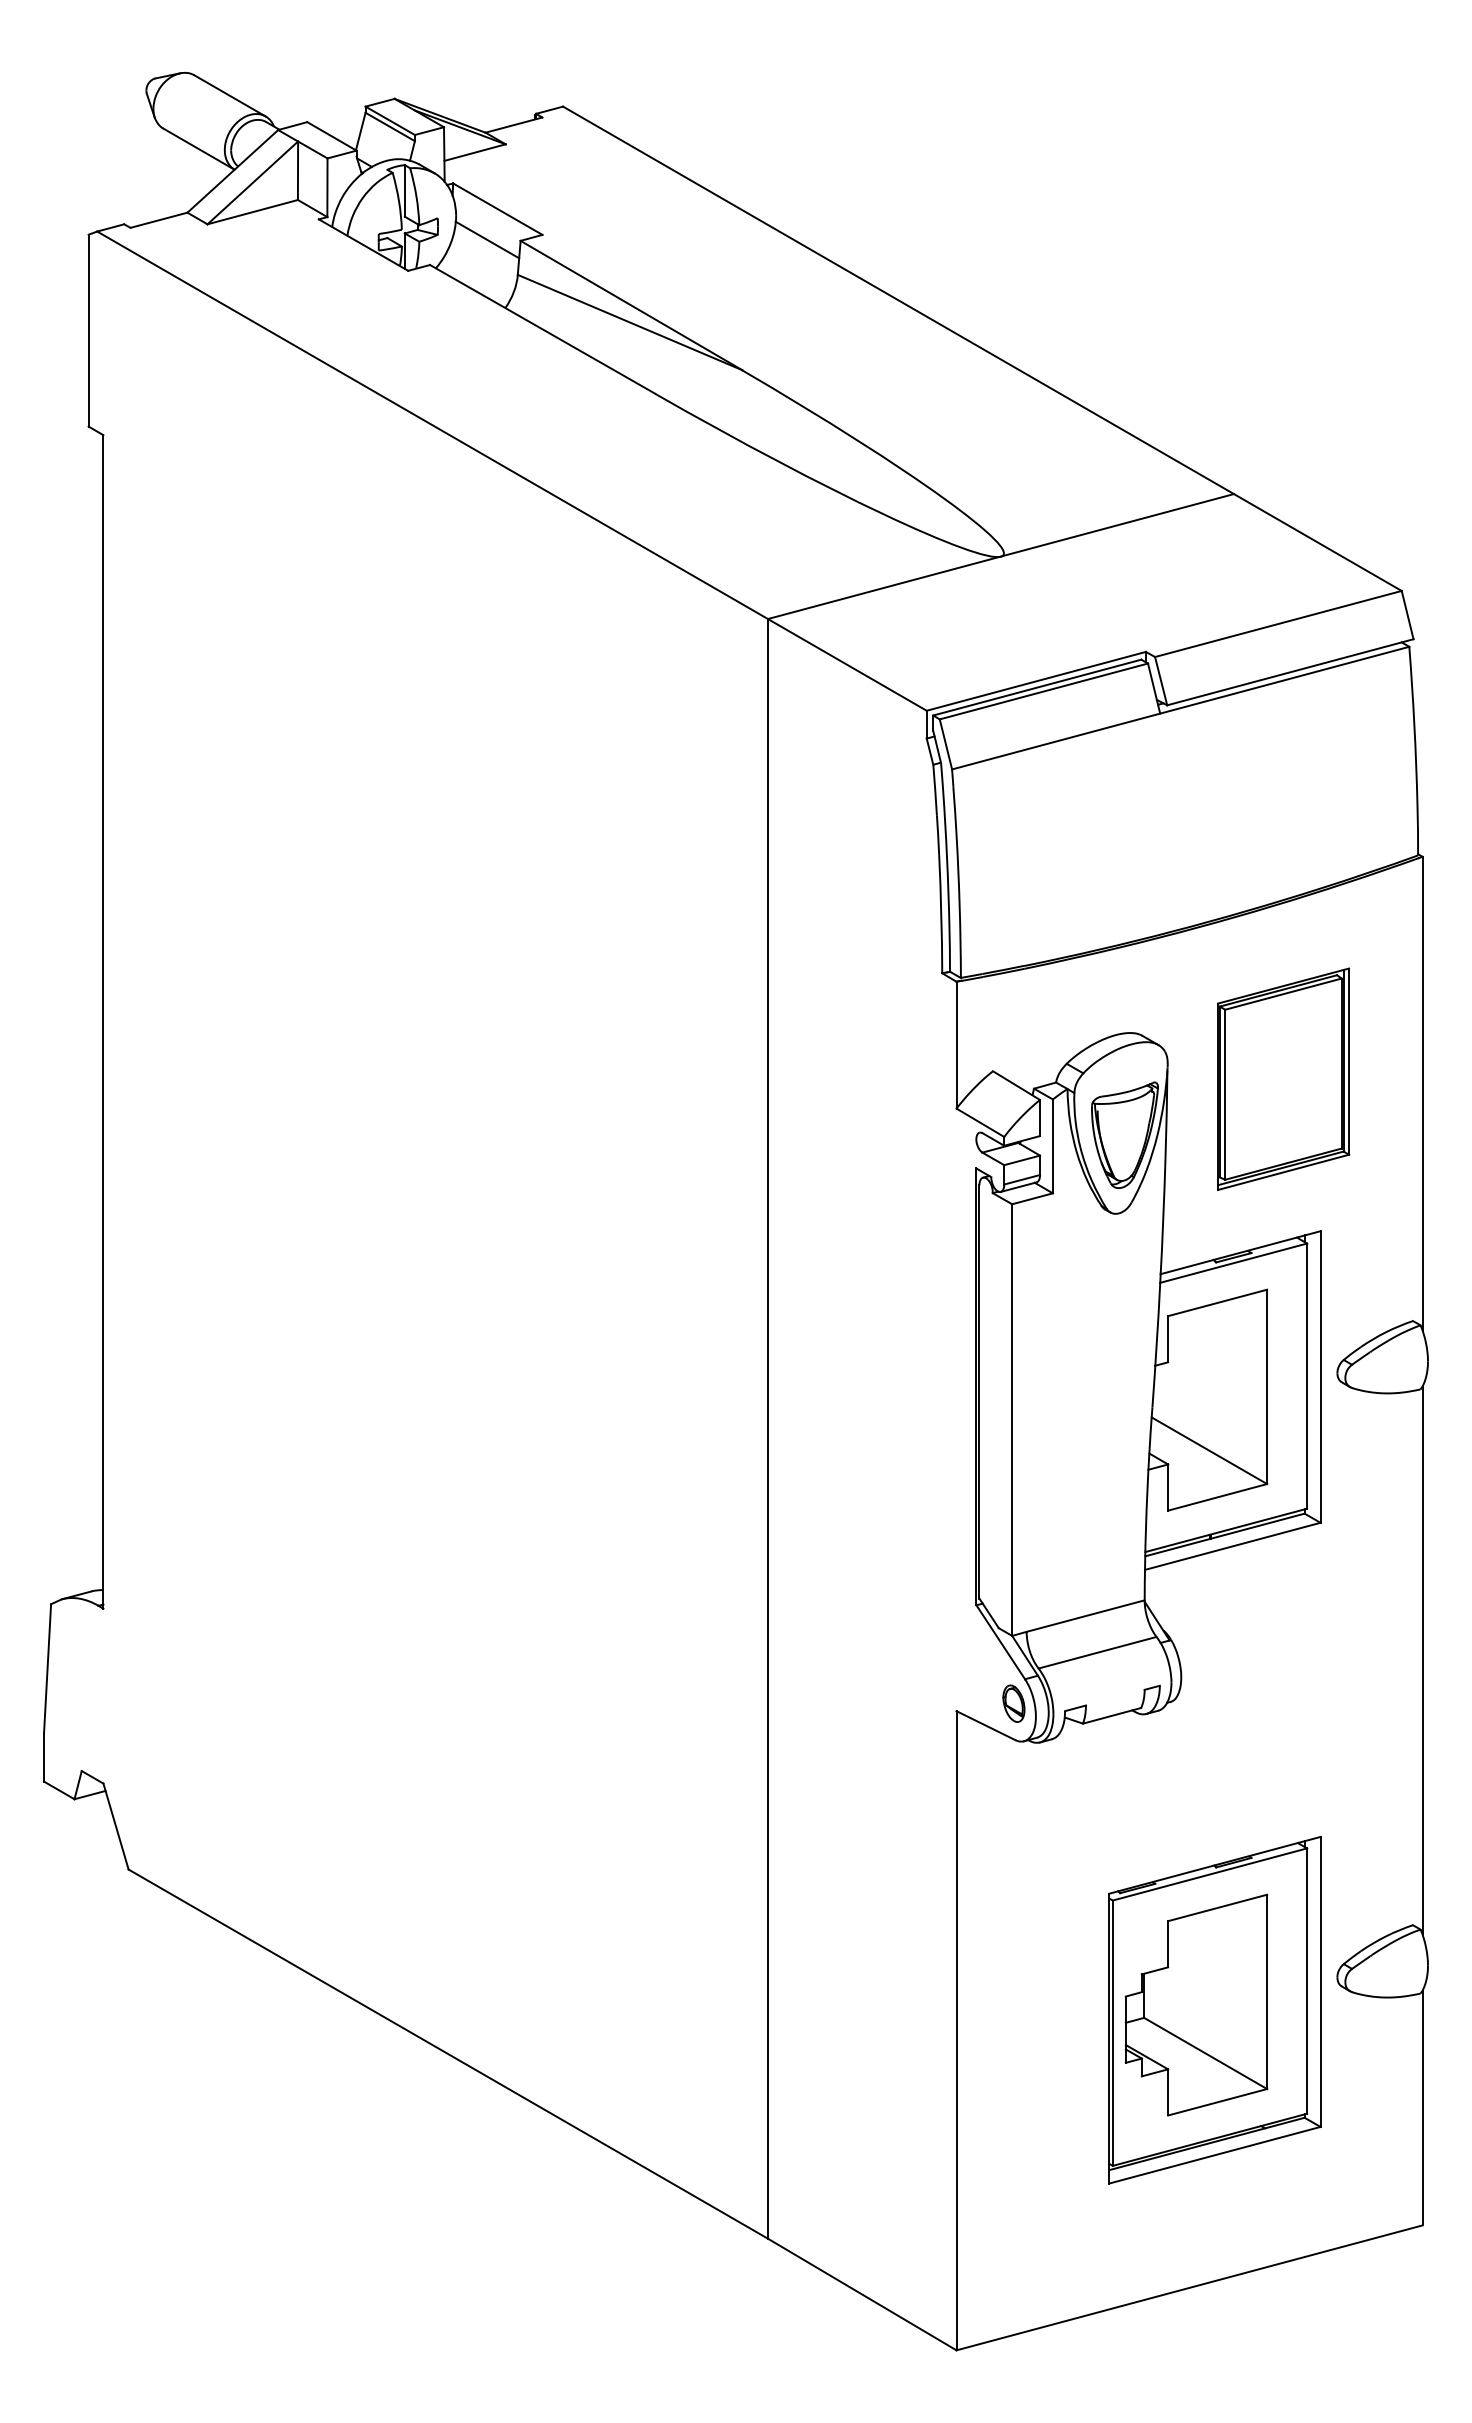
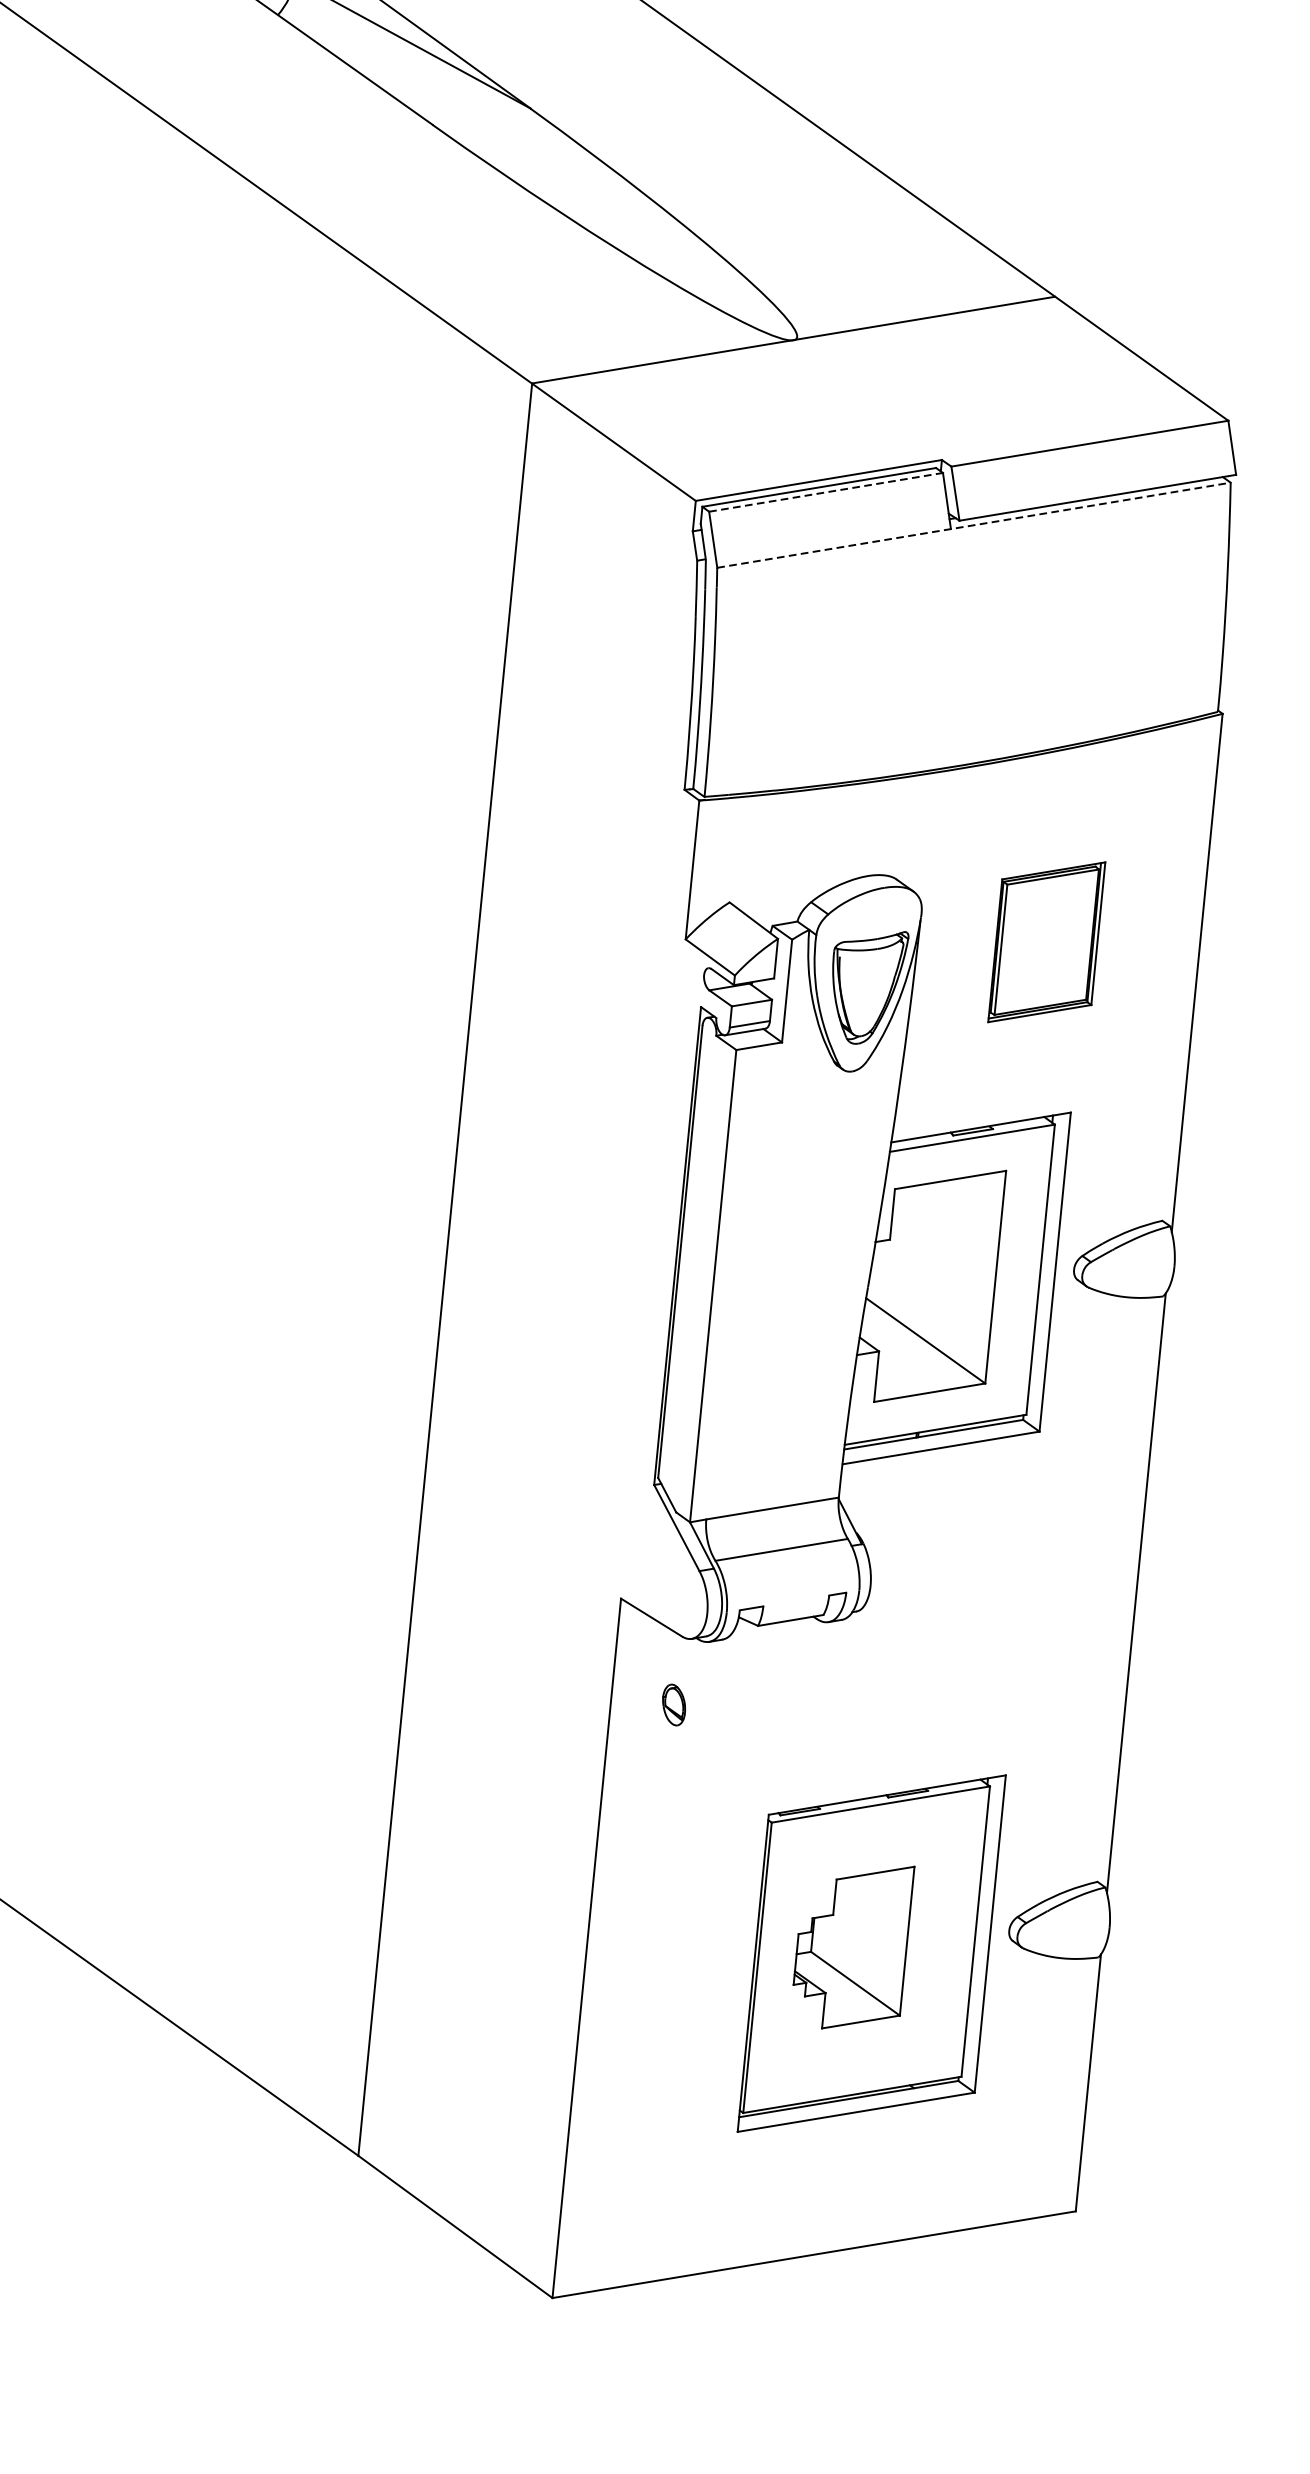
line: (1043, 691) -> (825, 492), solid -> dashed
line: (1180, 708) -> (973, 525), solid -> dashed
part: (1283, 1078) -> (1046, 941), size x0.7
part: (1013, 1703) -> (673, 1704), moved
part: (1196, 2004) -> (852, 1945), size x0.7

